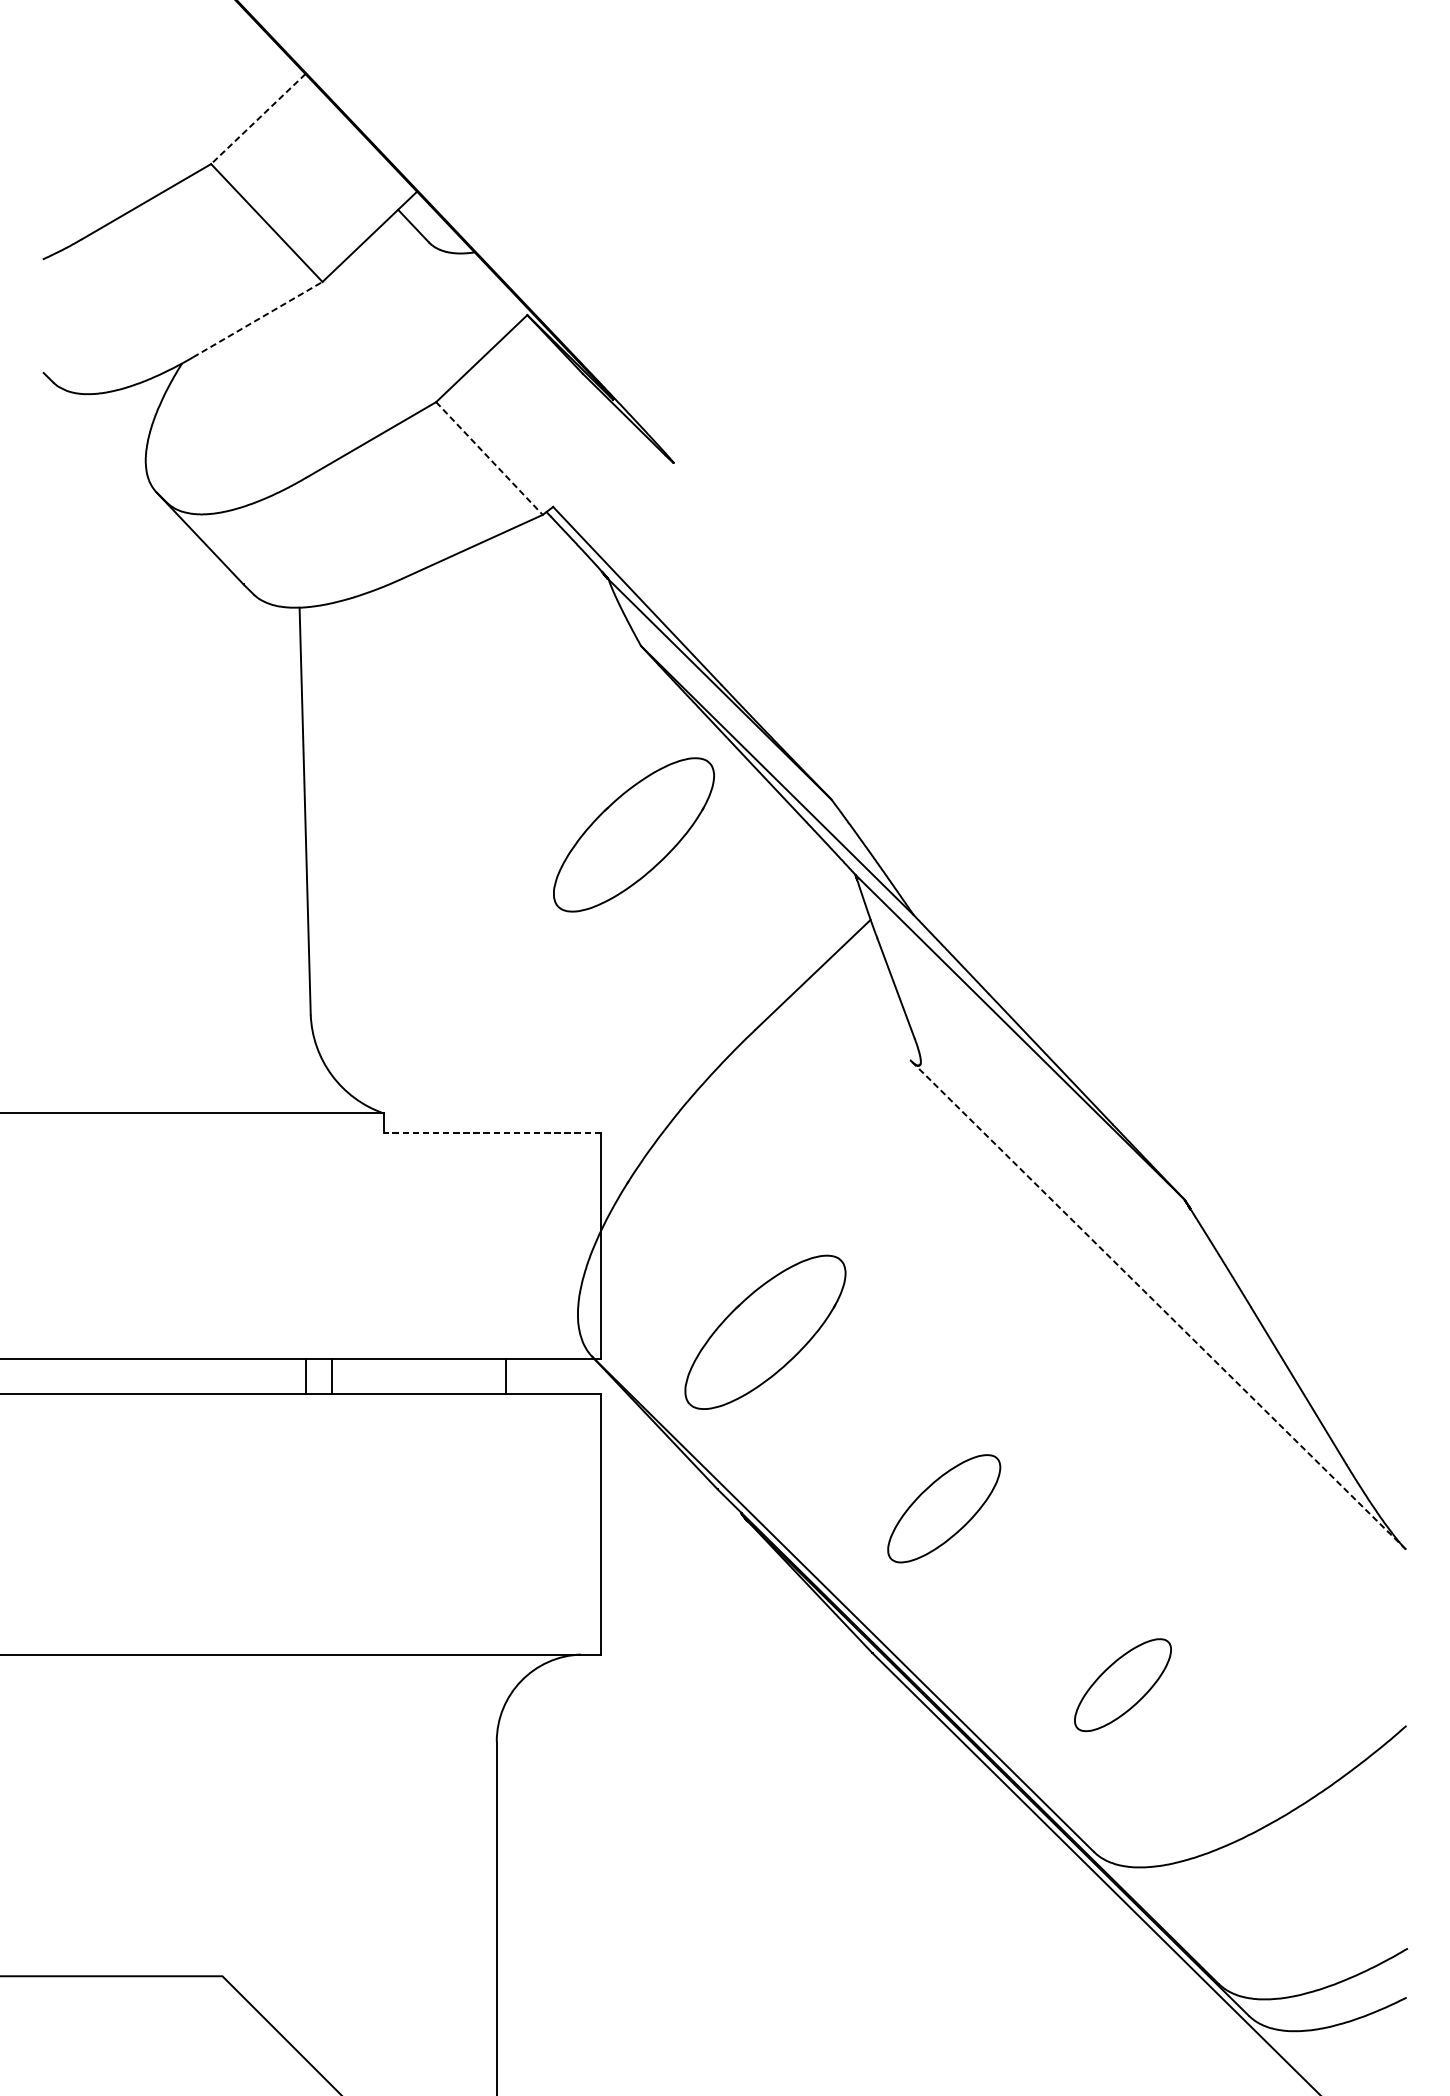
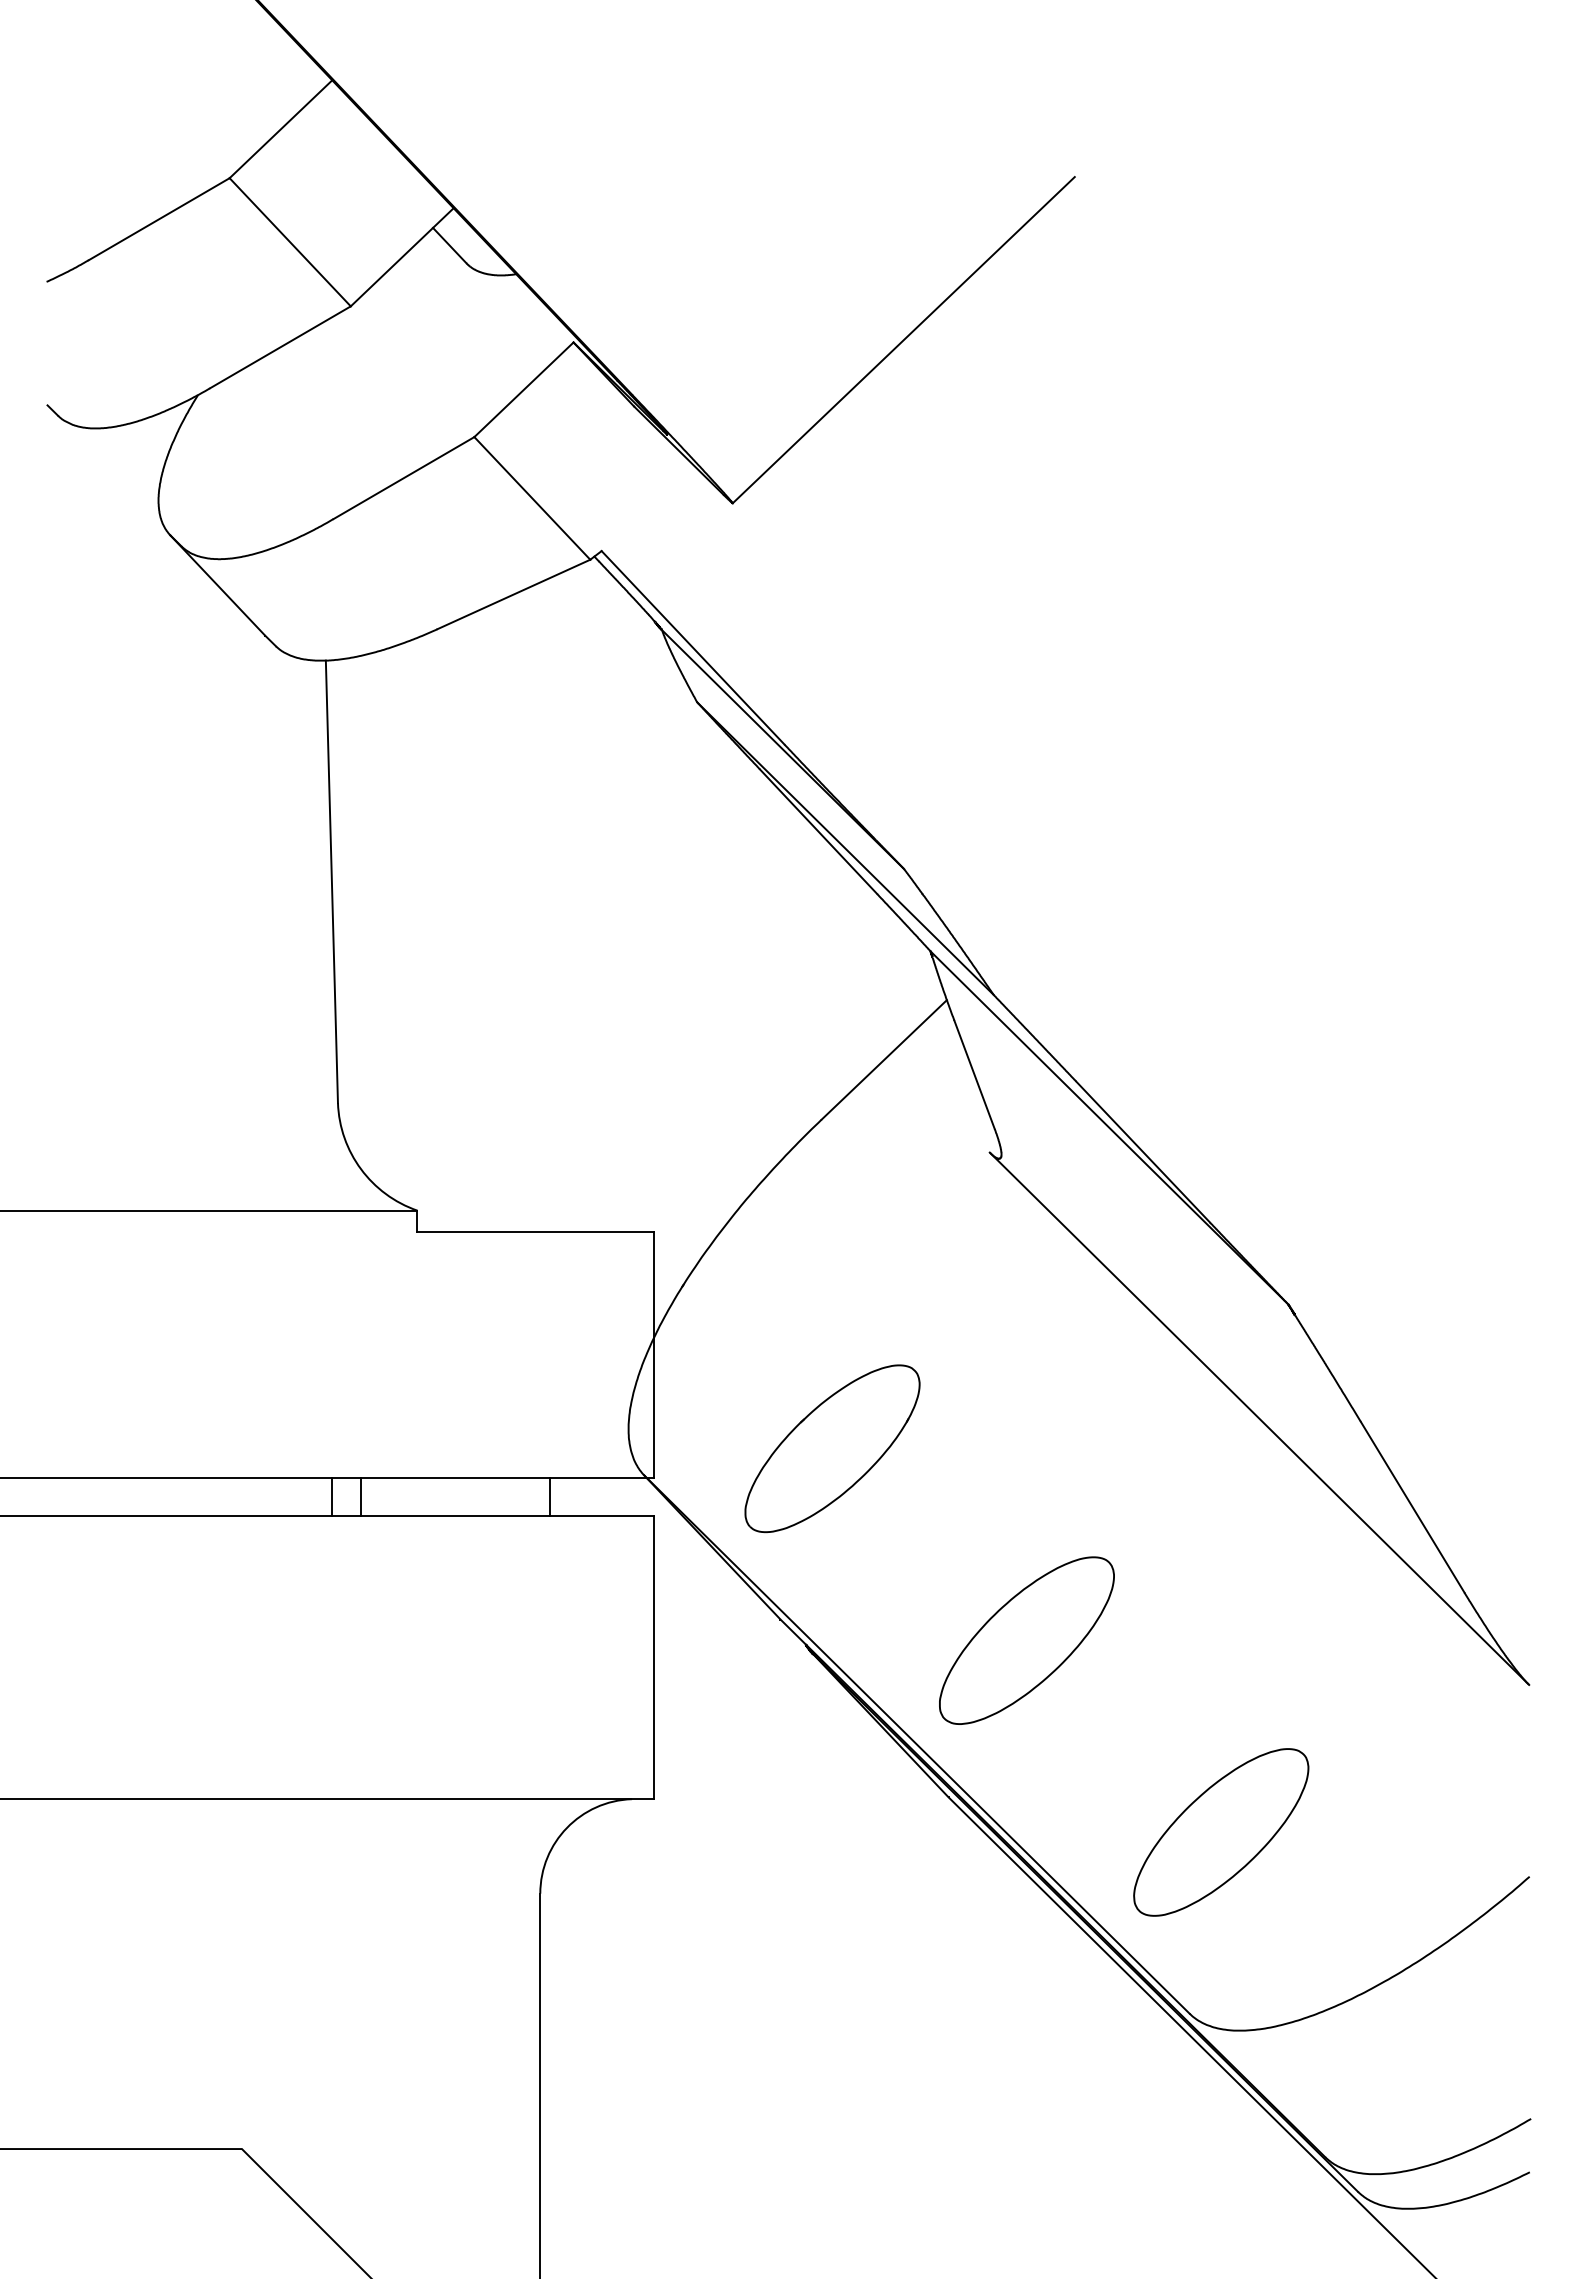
line: (257, 119) -> (280, 129), dashed -> solid
line: (830, 313) -> (903, 340), added
line: (257, 319) -> (280, 347), dashed -> solid
line: (489, 458) -> (532, 498), dashed -> solid
part: (633, 834) -> (689, 907), removed
line: (492, 1132) -> (535, 1231), dashed -> solid
line: (1158, 1304) -> (1259, 1418), dashed -> solid
part: (943, 1508) -> (1026, 1640), size x1.43
part: (1123, 1685) -> (1221, 1832), size x1.67

